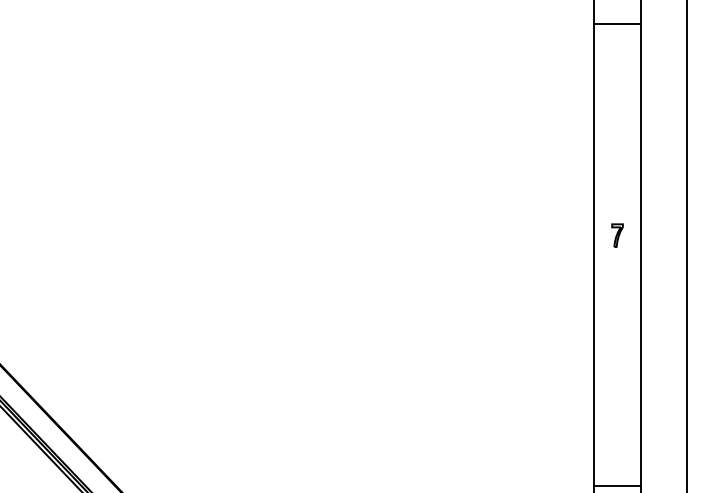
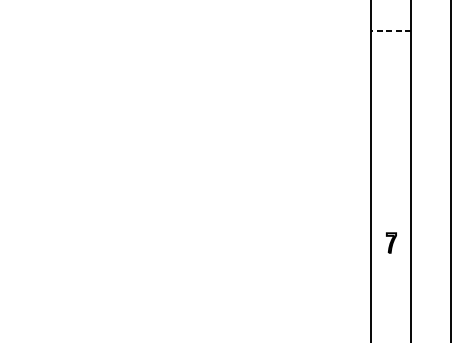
line: (616, 23) -> (390, 30), solid -> dashed
part: (617, 235) -> (391, 242), moved

